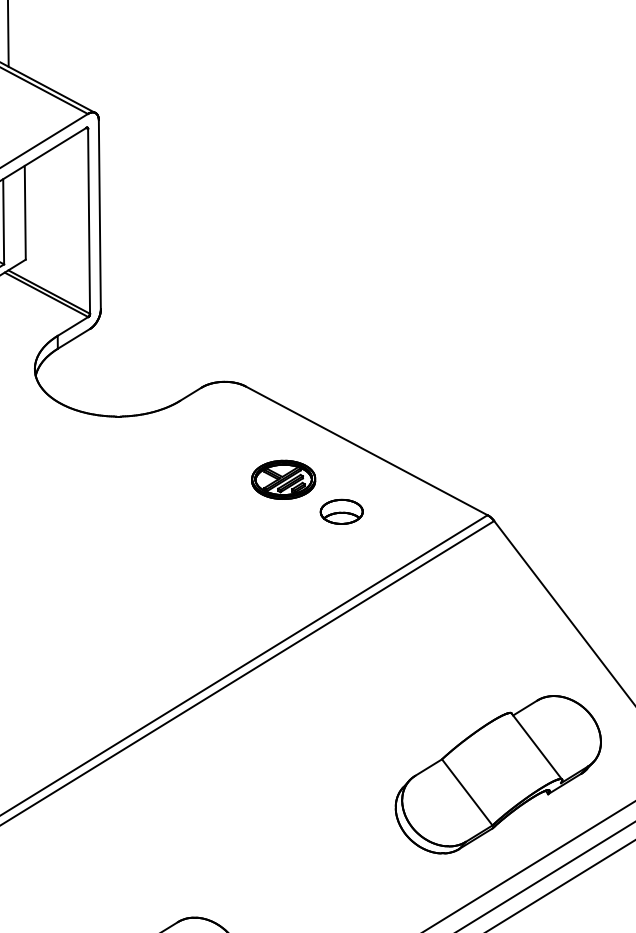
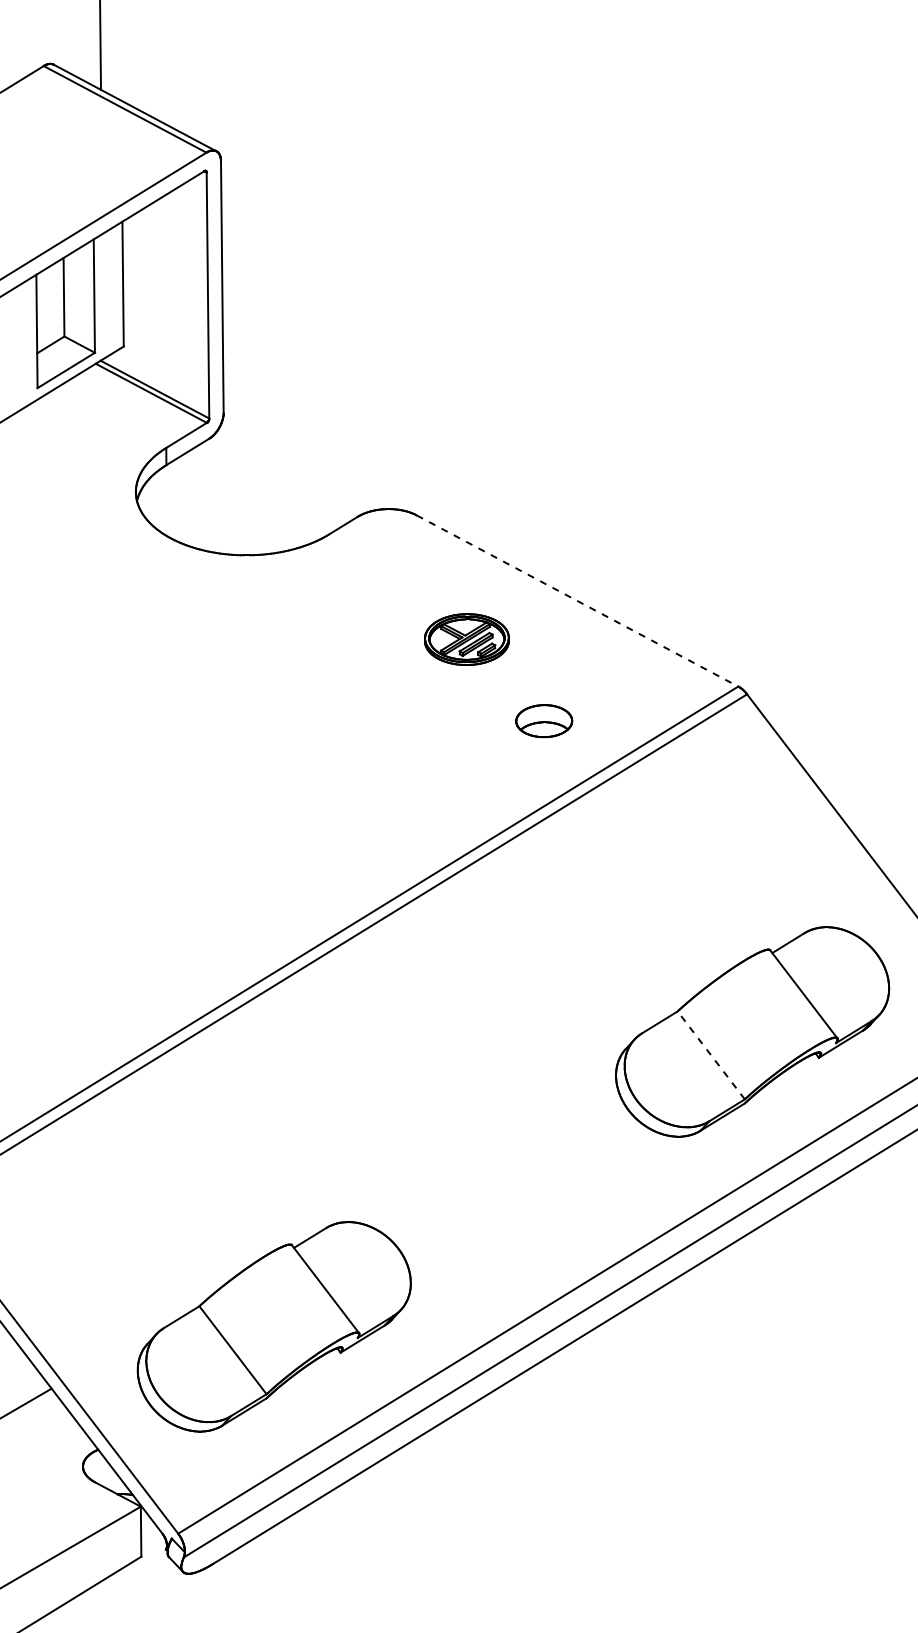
line: (366, 451) -> (577, 601), solid -> dashed
part: (341, 512) -> (544, 721), moved
line: (466, 792) -> (710, 1055), solid -> dashed

